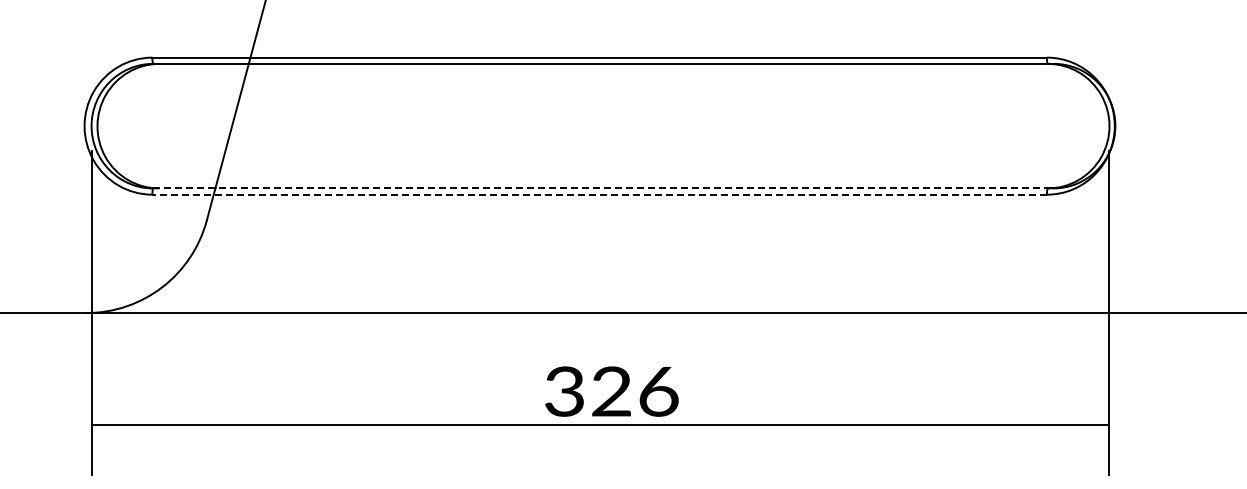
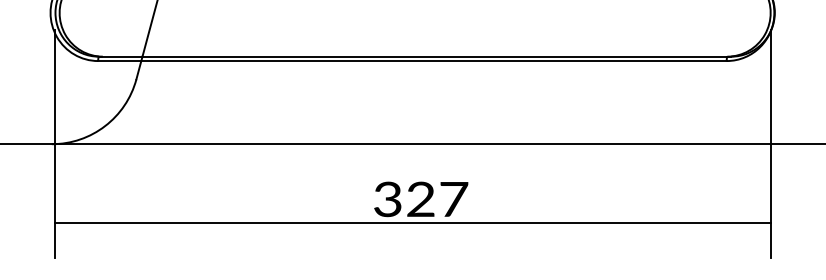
line: (601, 188) -> (413, 56), dashed -> solid
line: (599, 194) -> (412, 60), dashed -> solid
text: (659, 391) -> (454, 199), 326 -> 327

